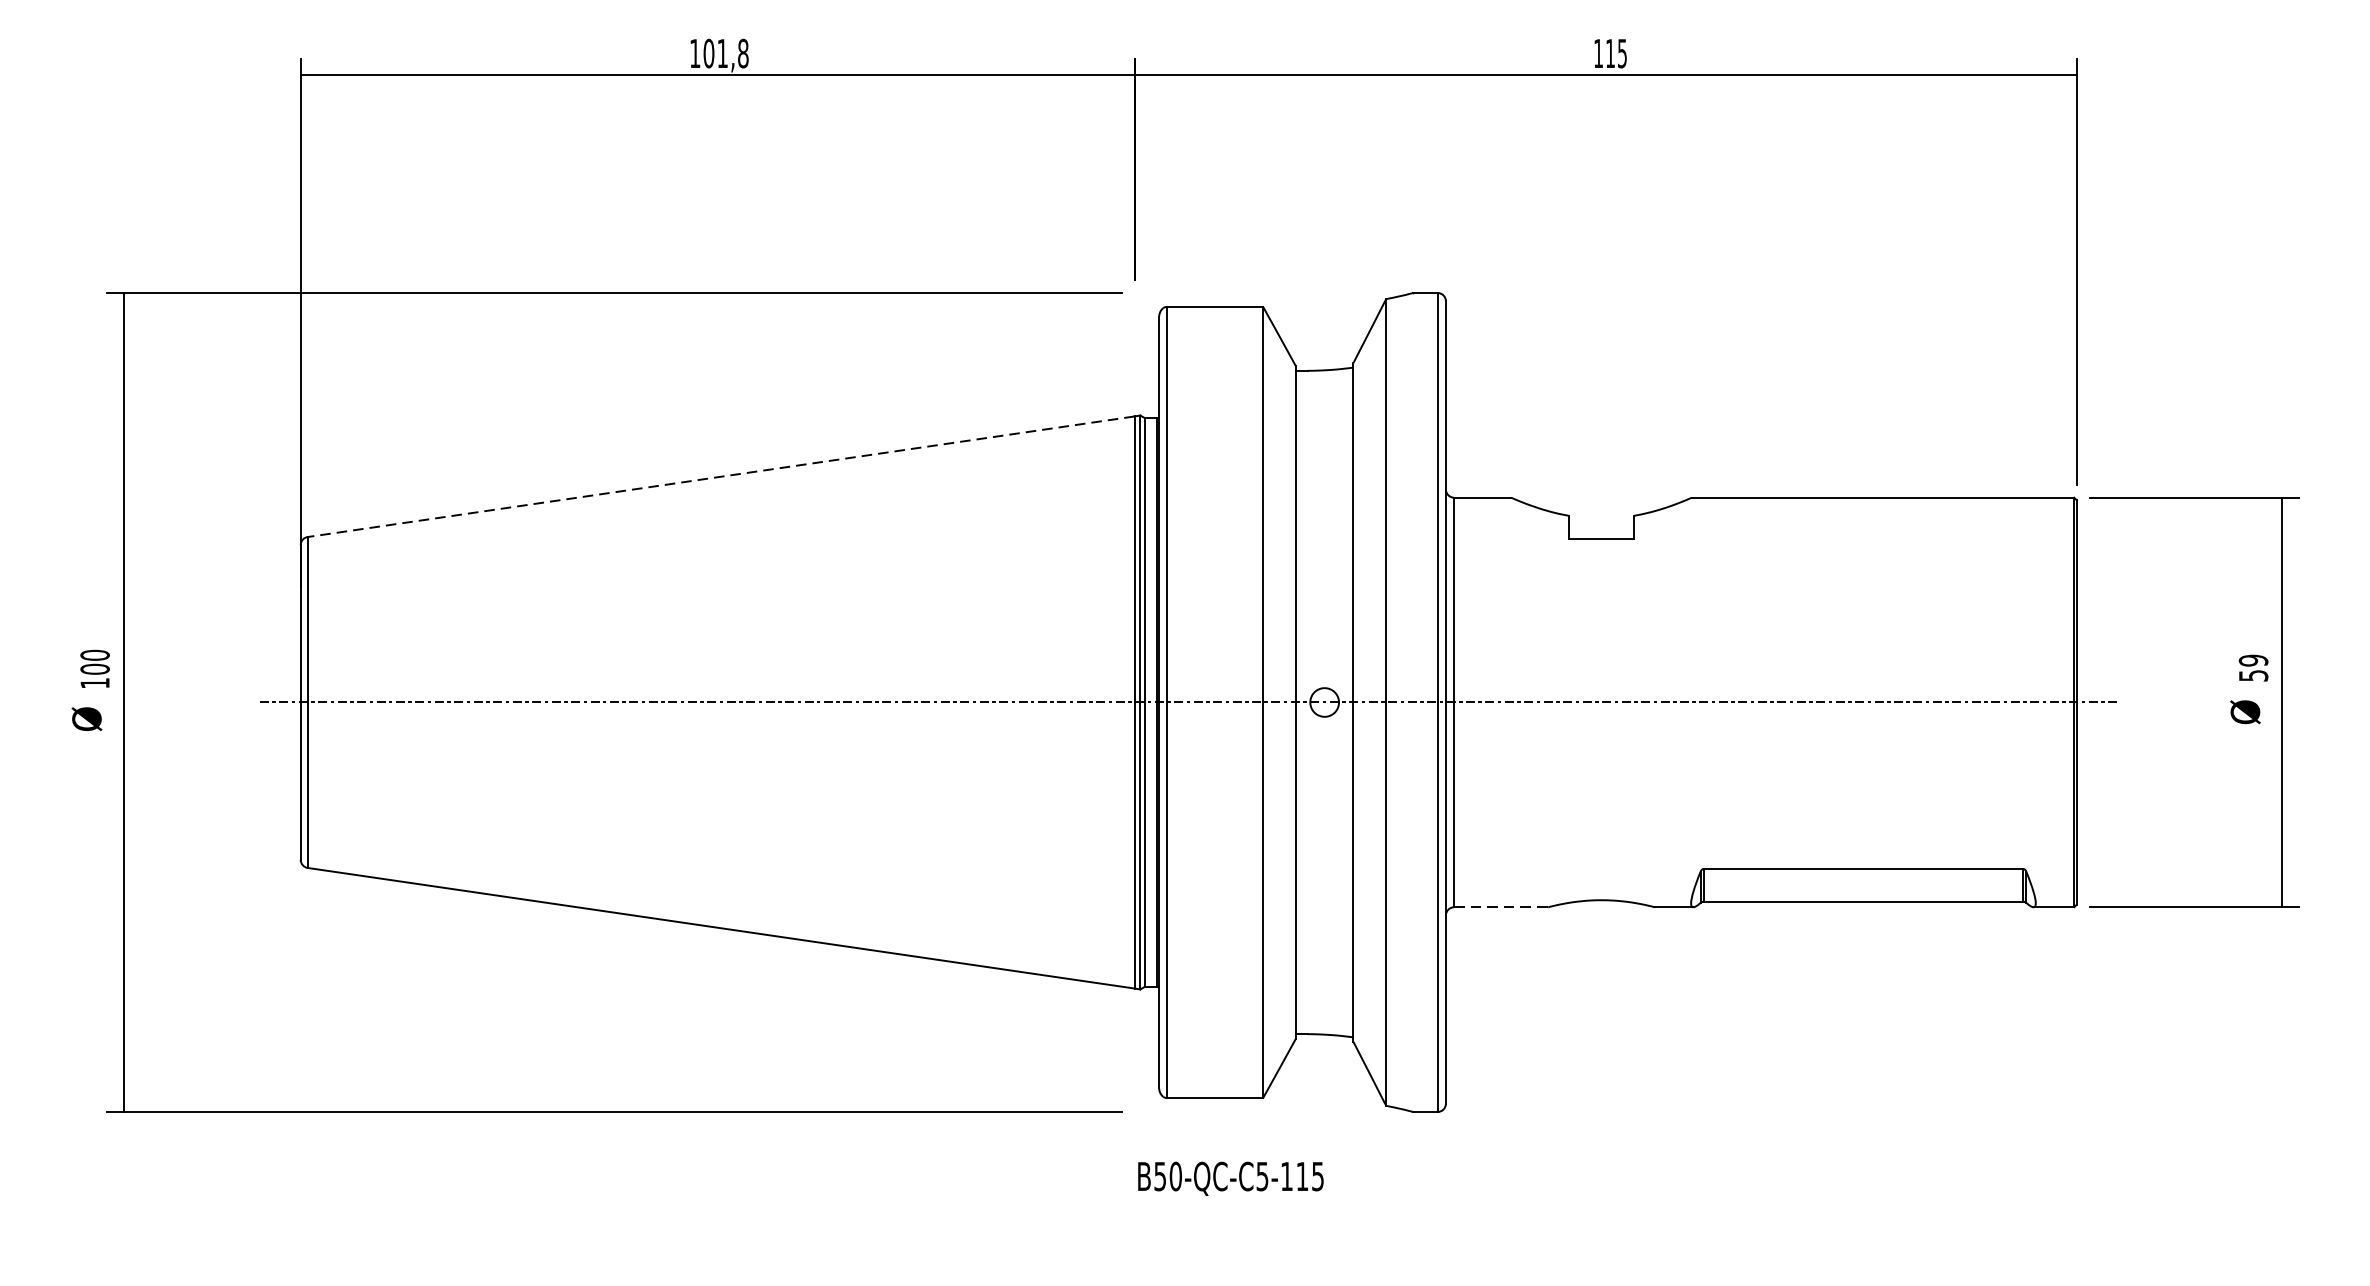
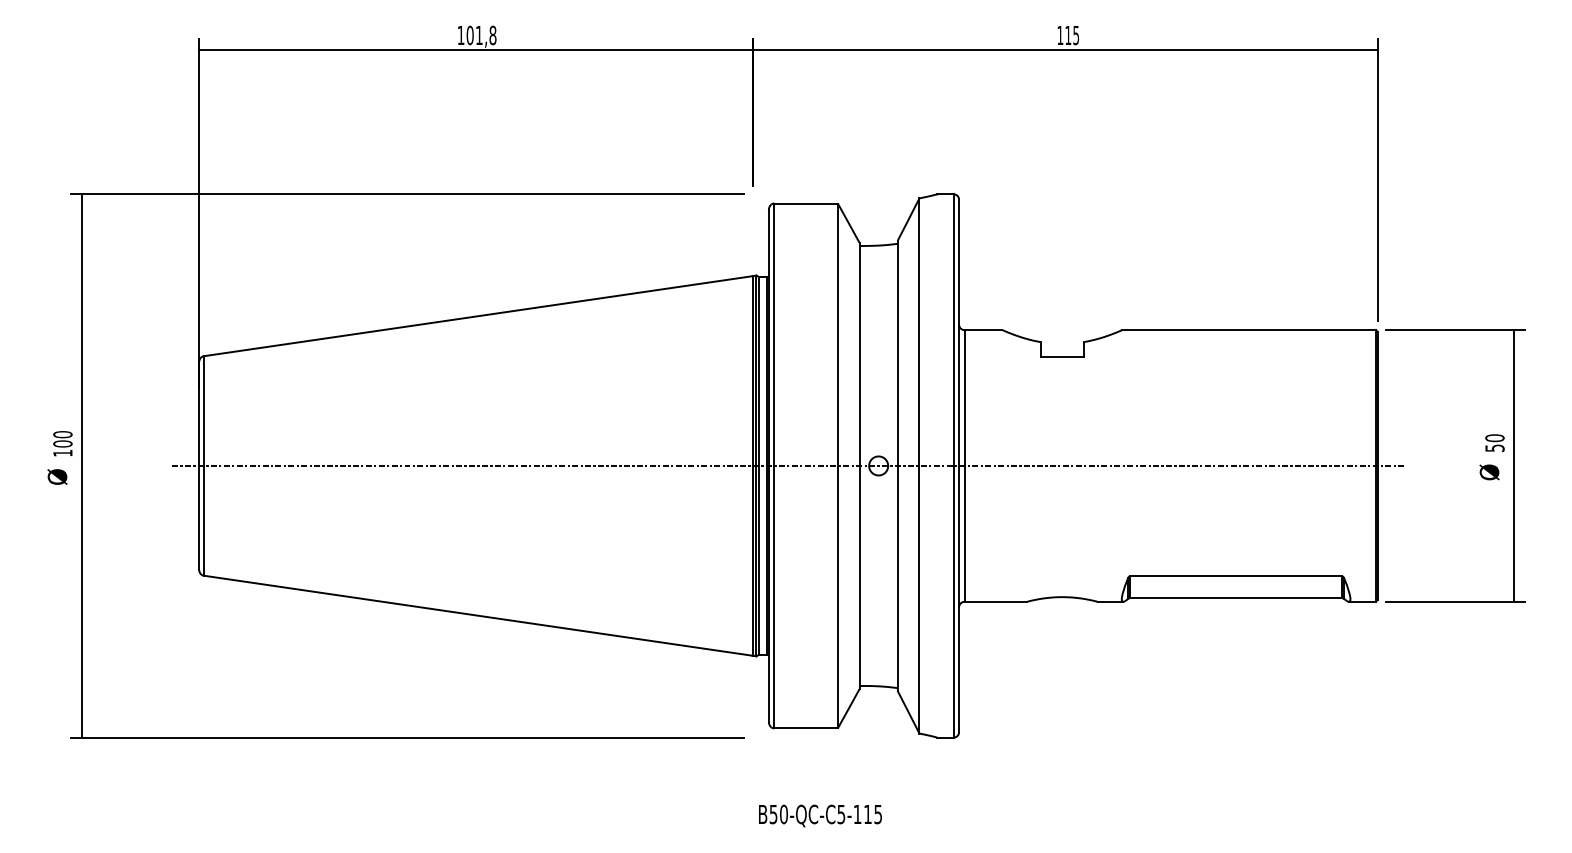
line: (719, 477) -> (477, 316), dashed -> solid
text: (2252, 661) -> (1494, 438), 59 -> 50
line: (1502, 906) -> (996, 601), dashed -> solid
text: (1230, 1178) -> (820, 815), moved

